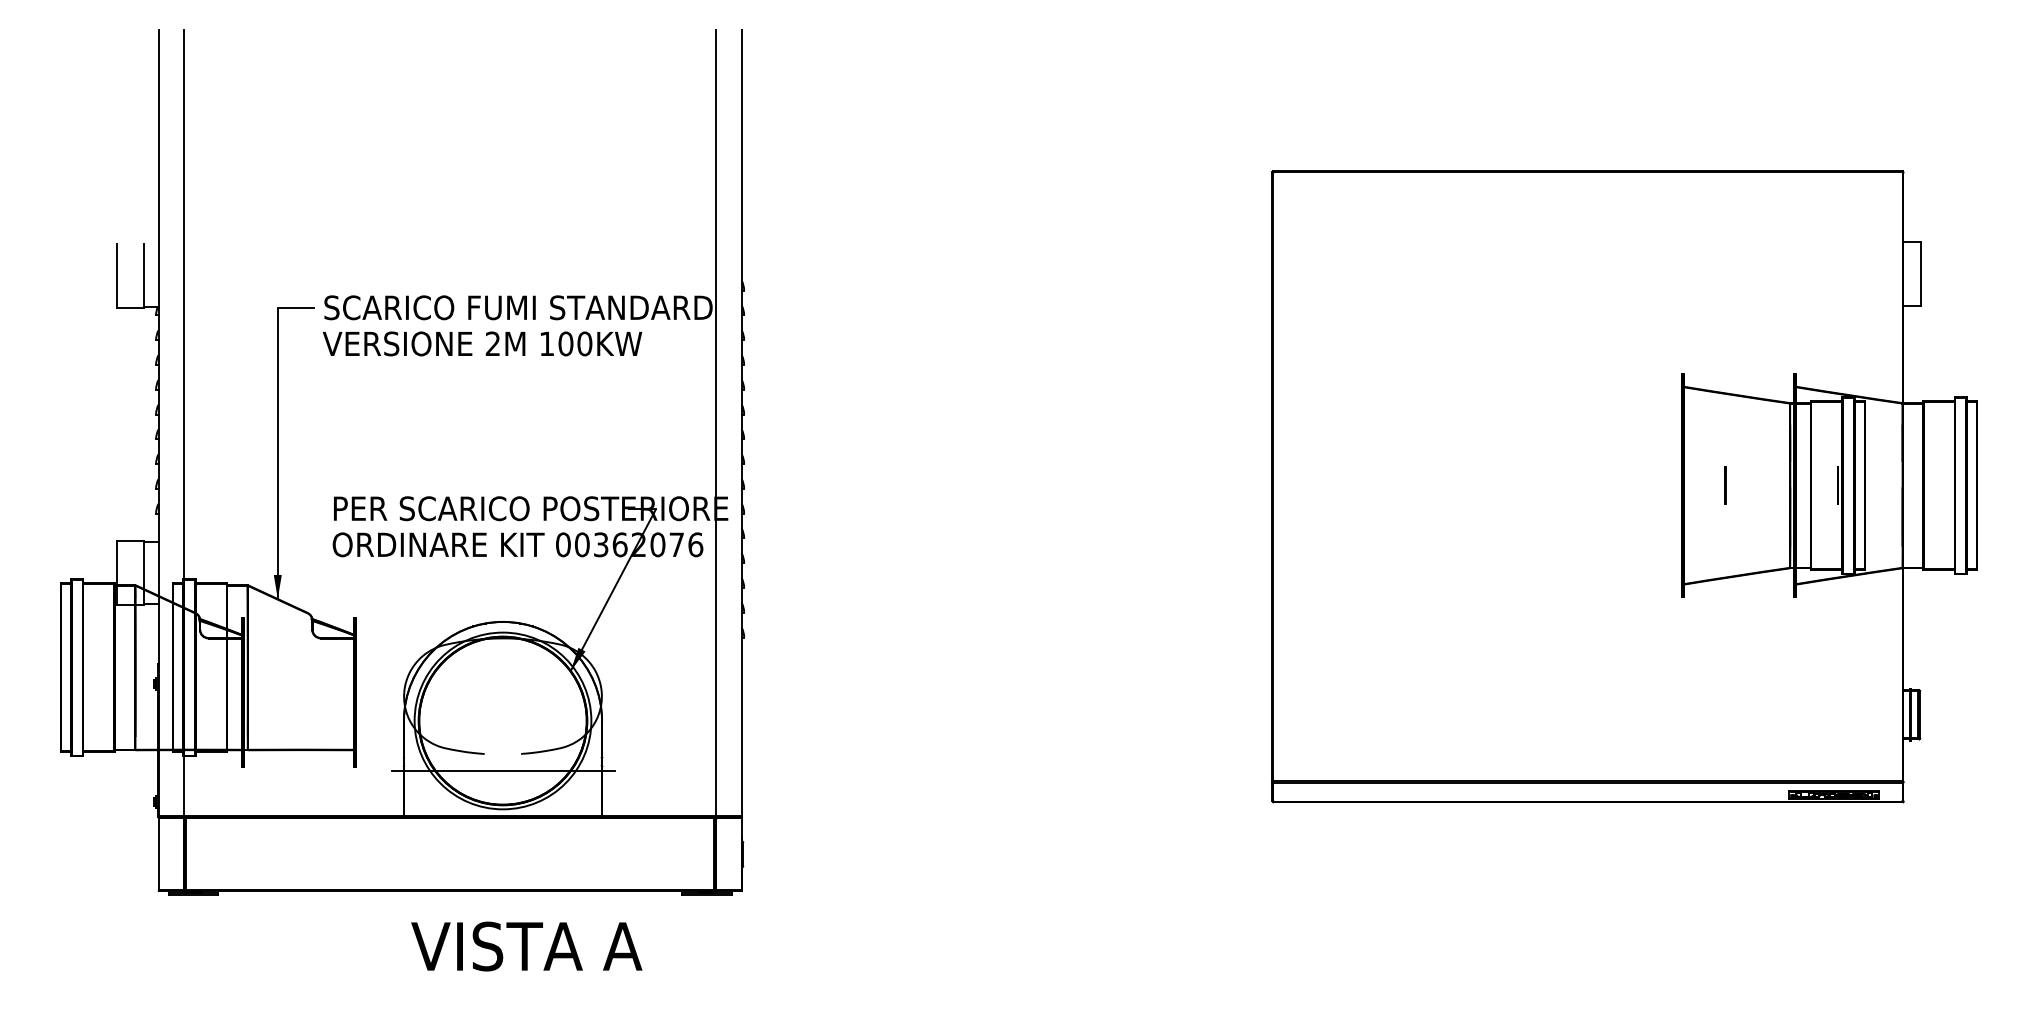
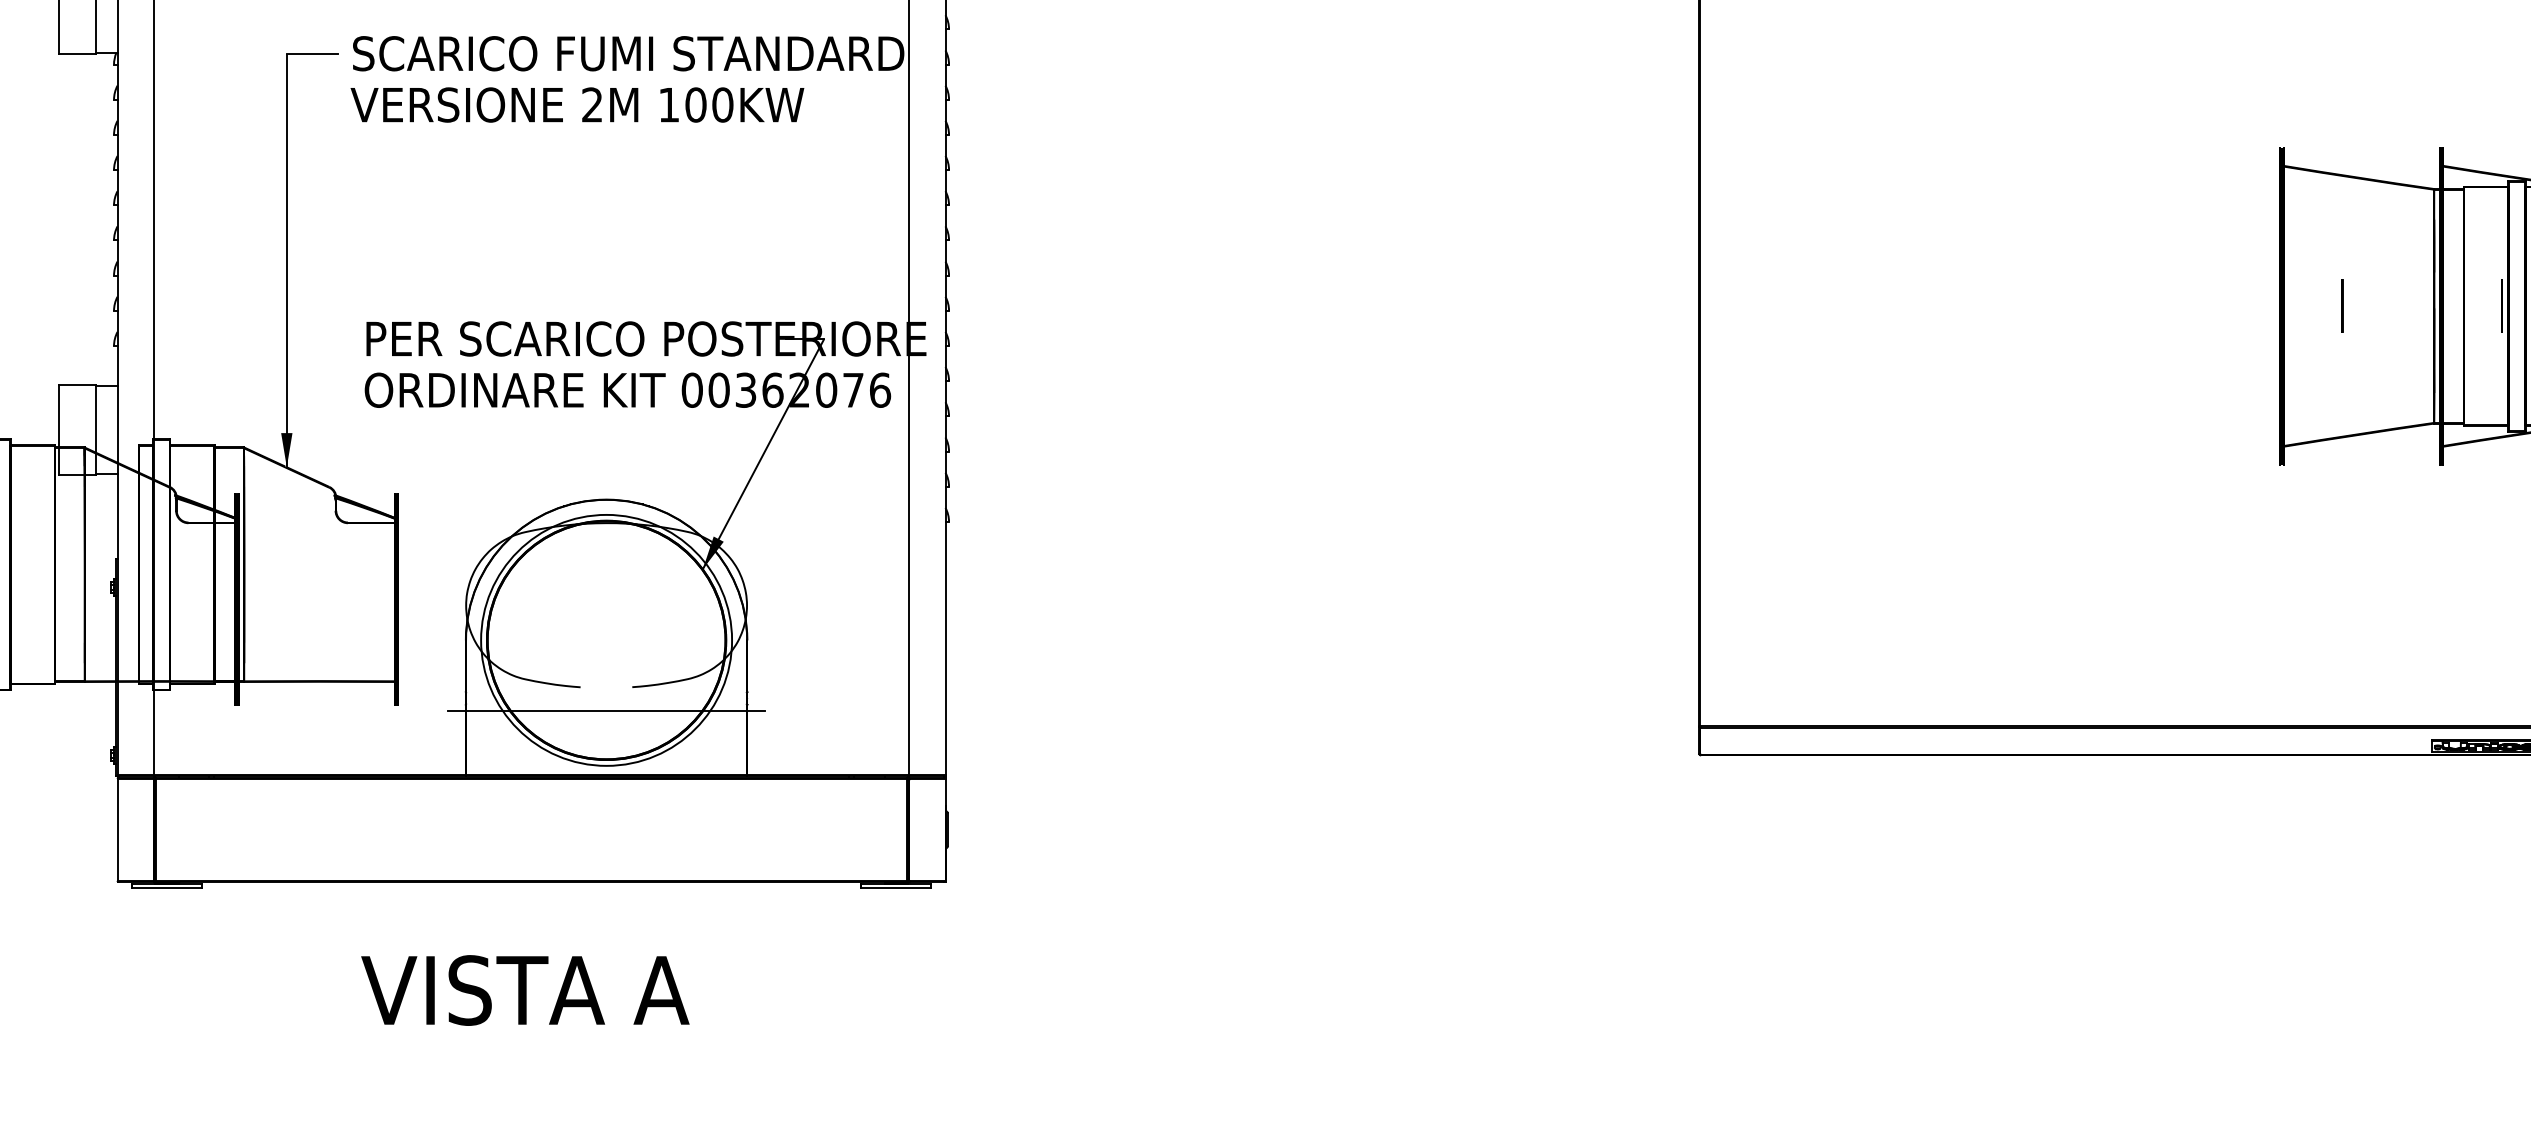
text: (526, 946) -> (524, 990), moved

